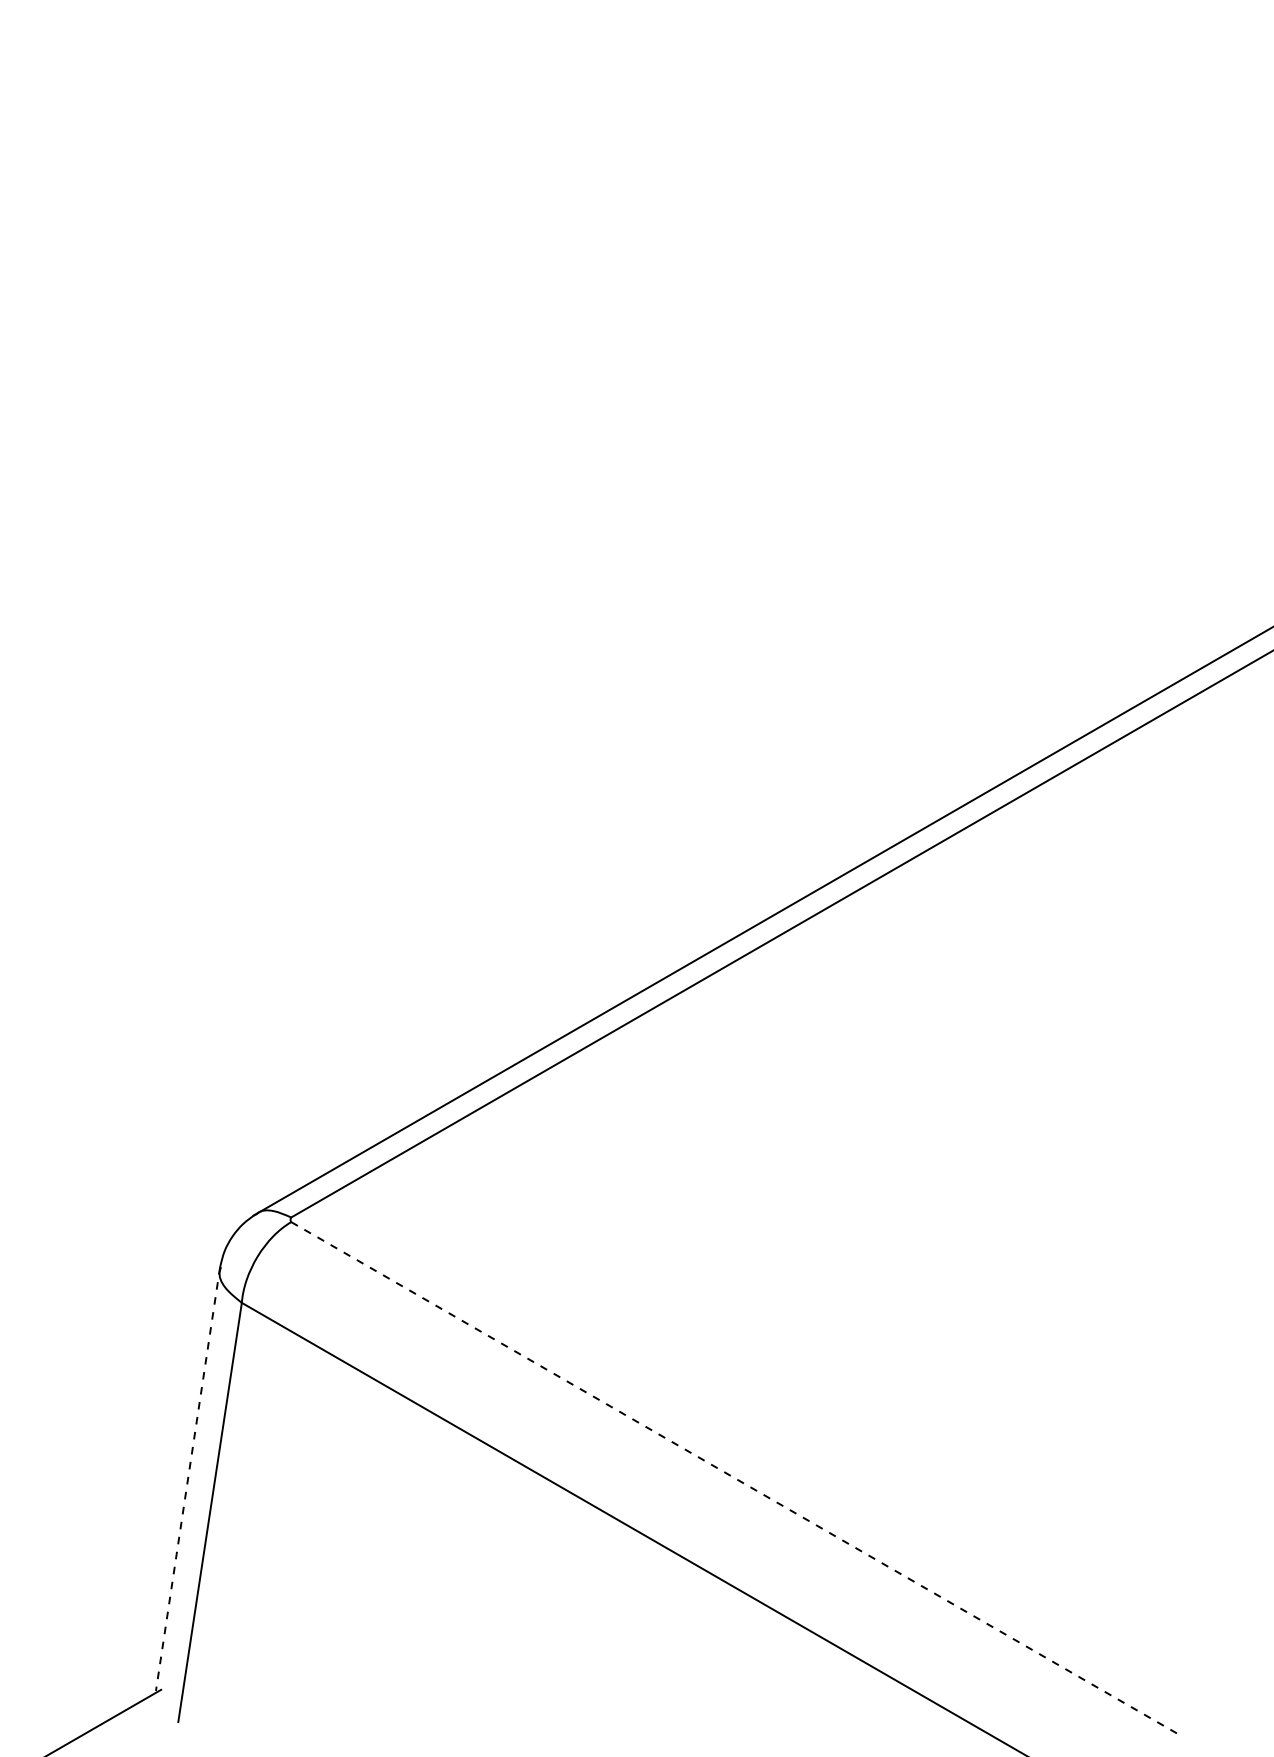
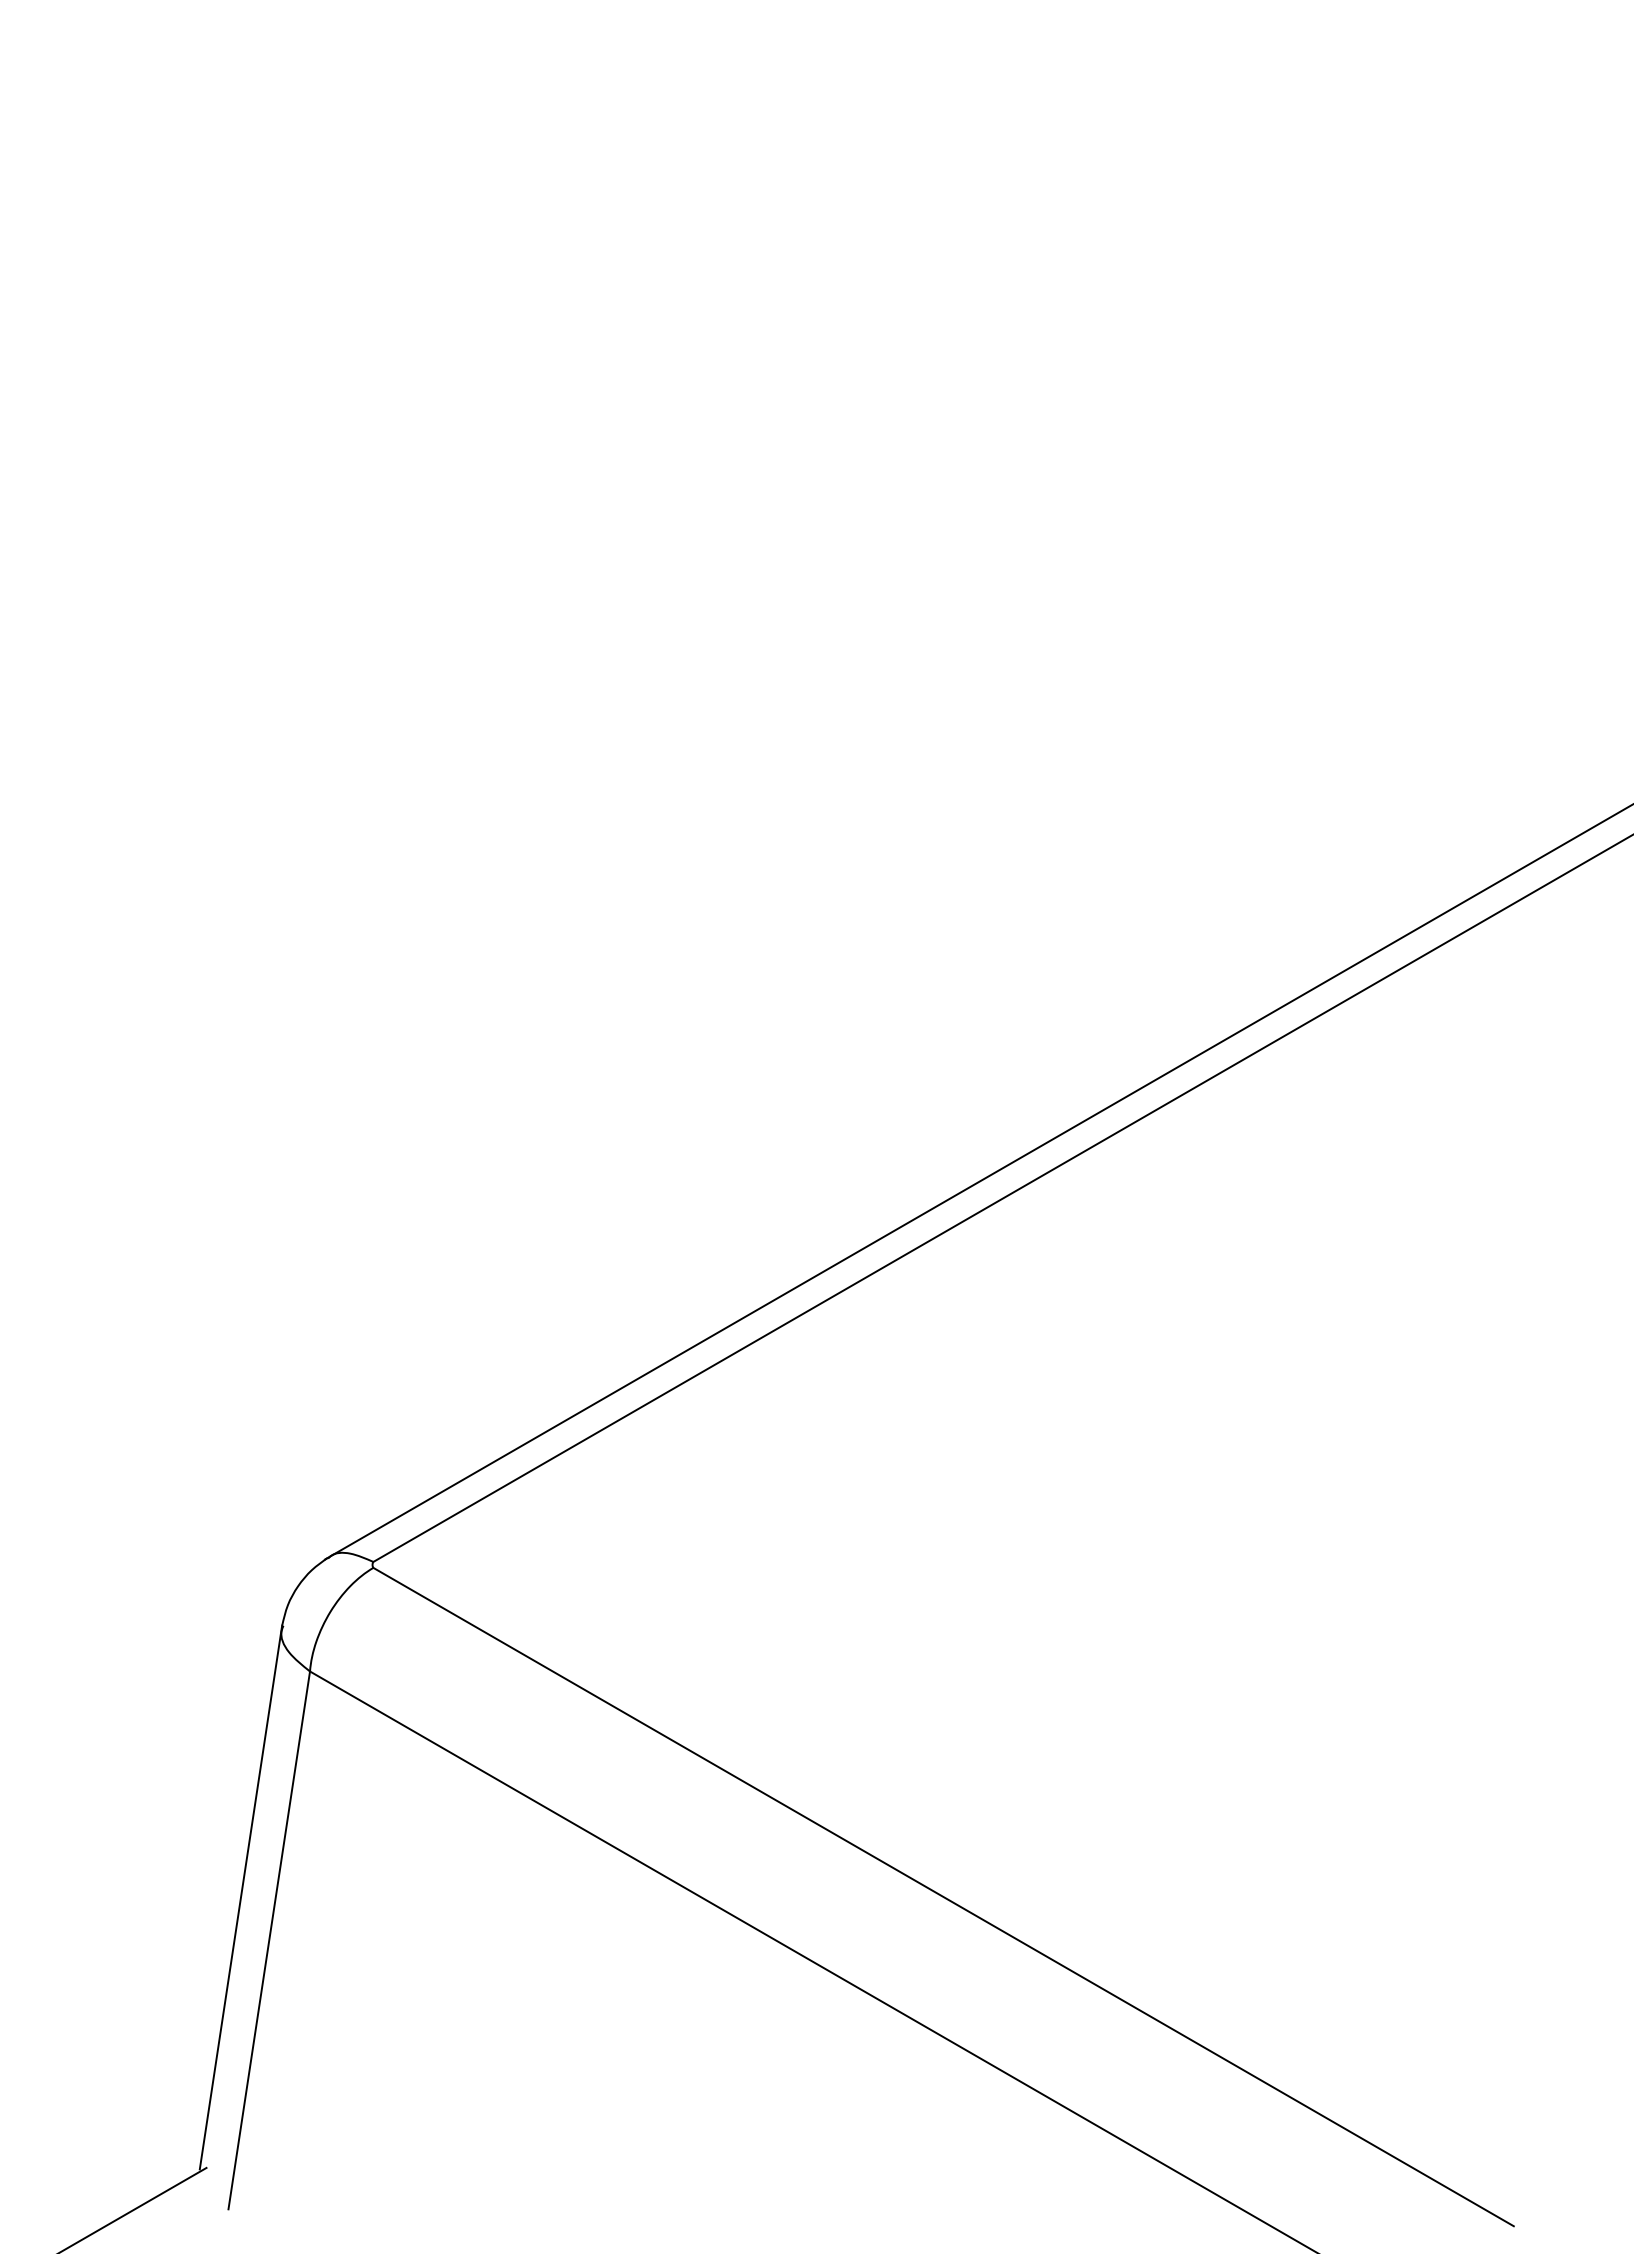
line: (187, 1479) -> (240, 1897), dashed -> solid
line: (736, 1479) -> (944, 1897), dashed -> solid

